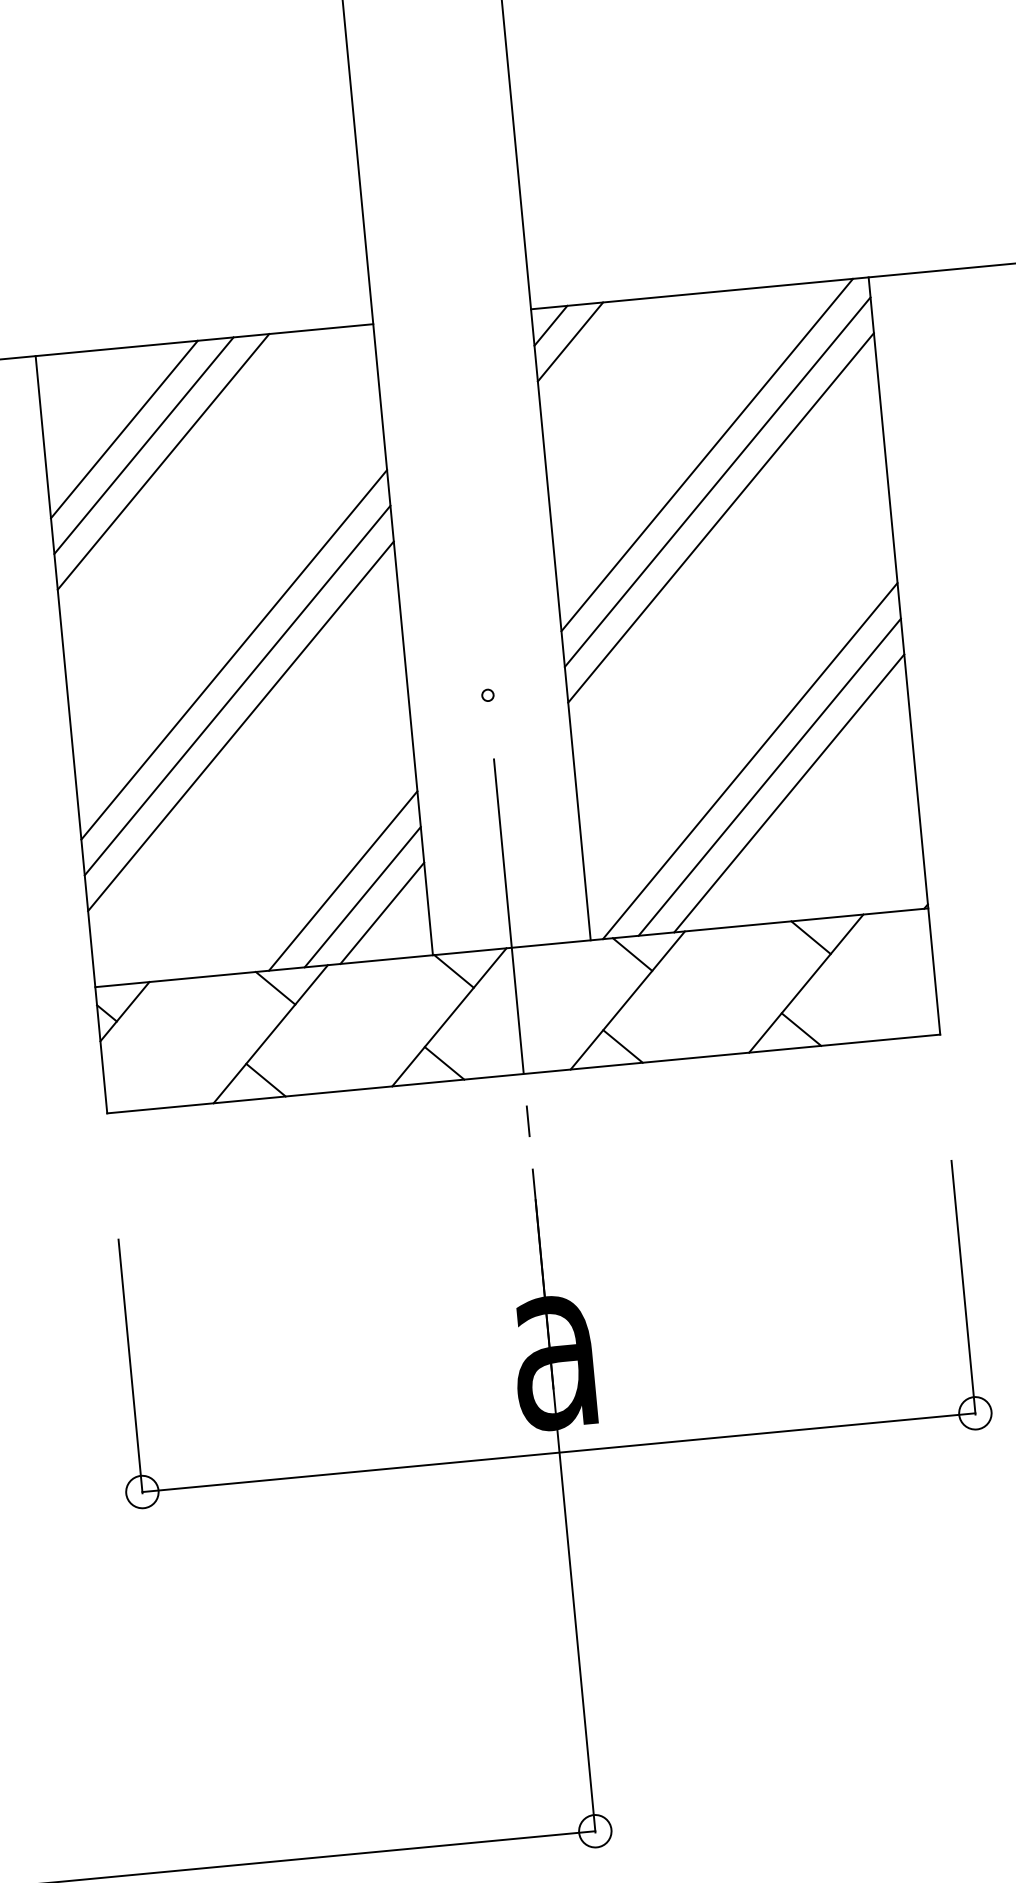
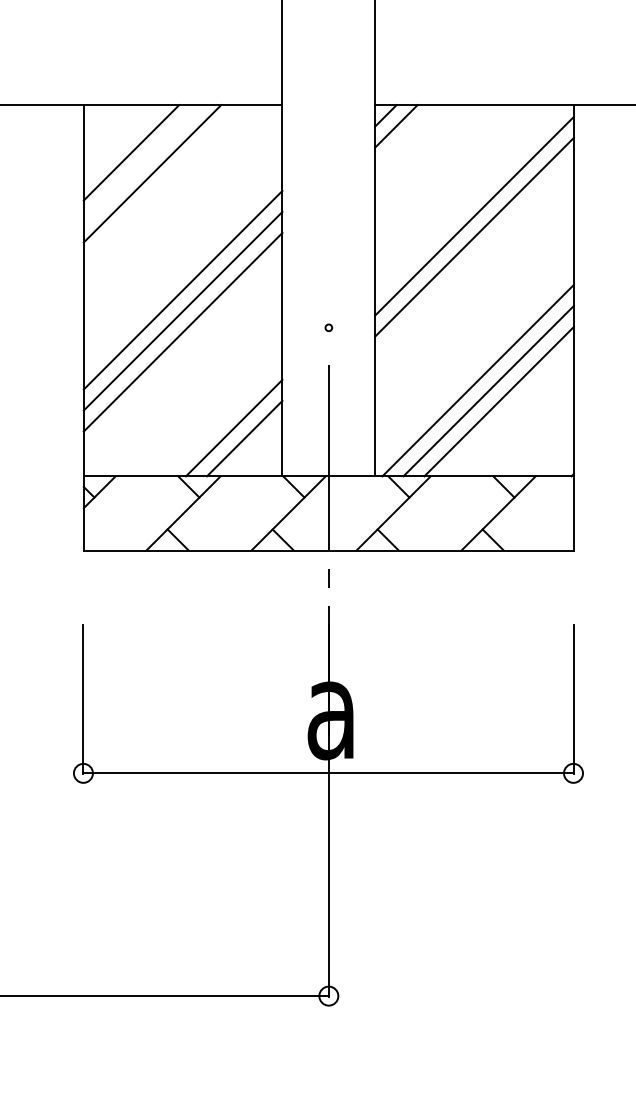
line: (143, 446) -> (141, 163), removed
line: (706, 454) -> (469, 199), removed
line: (382, 912) -> (255, 448), removed

